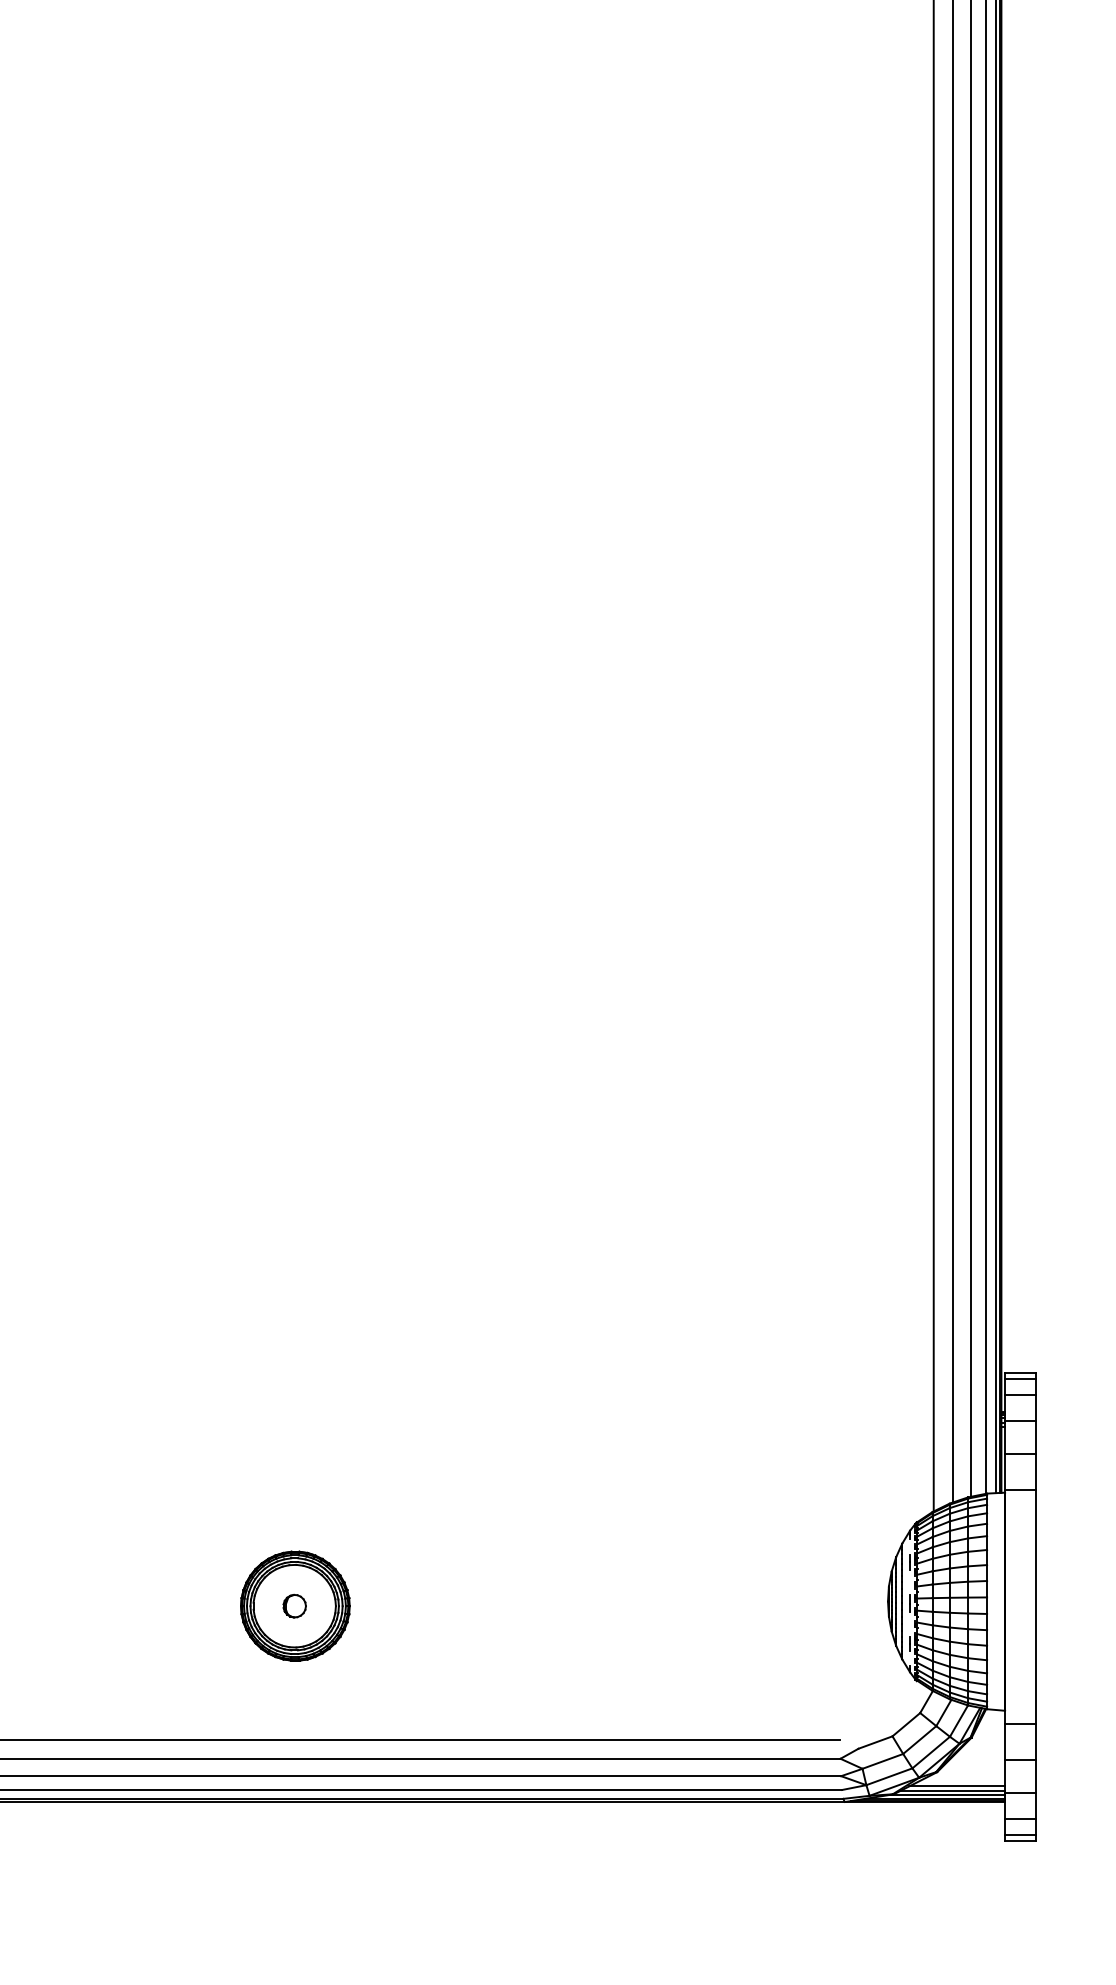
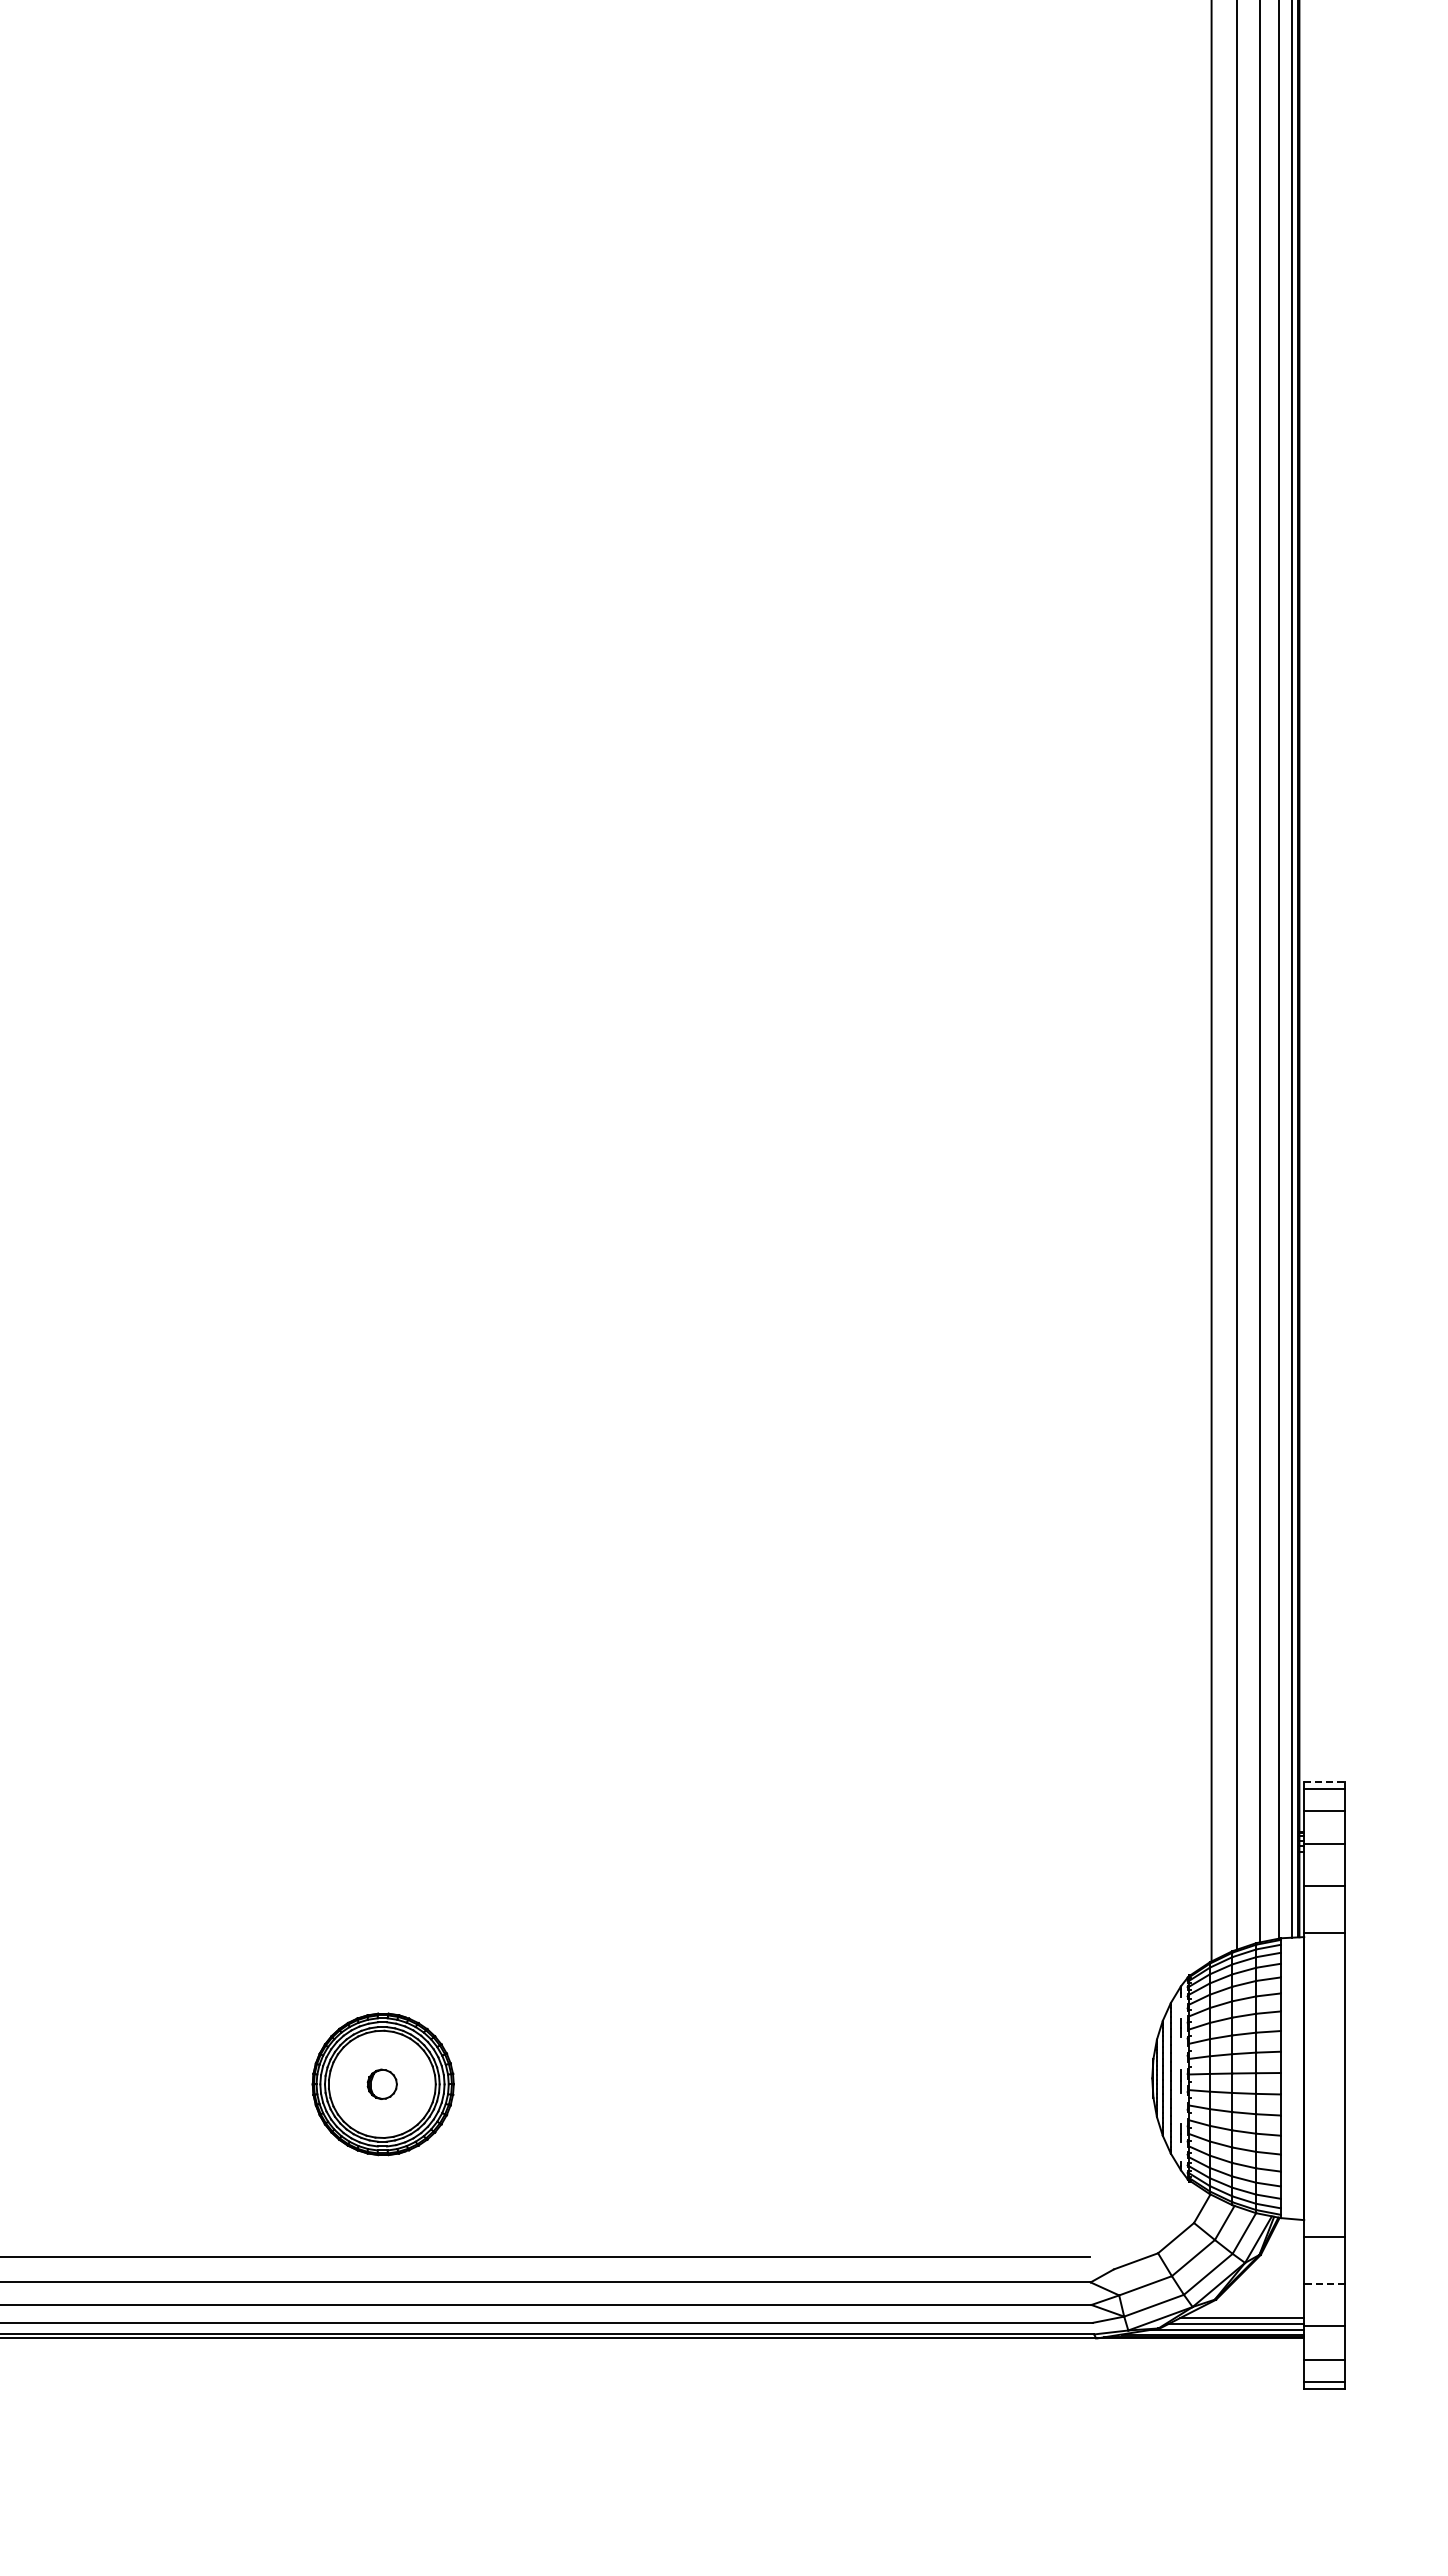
line: (1021, 1372) -> (1325, 1781), solid -> dashed
line: (1020, 1760) -> (1324, 2284), solid -> dashed

